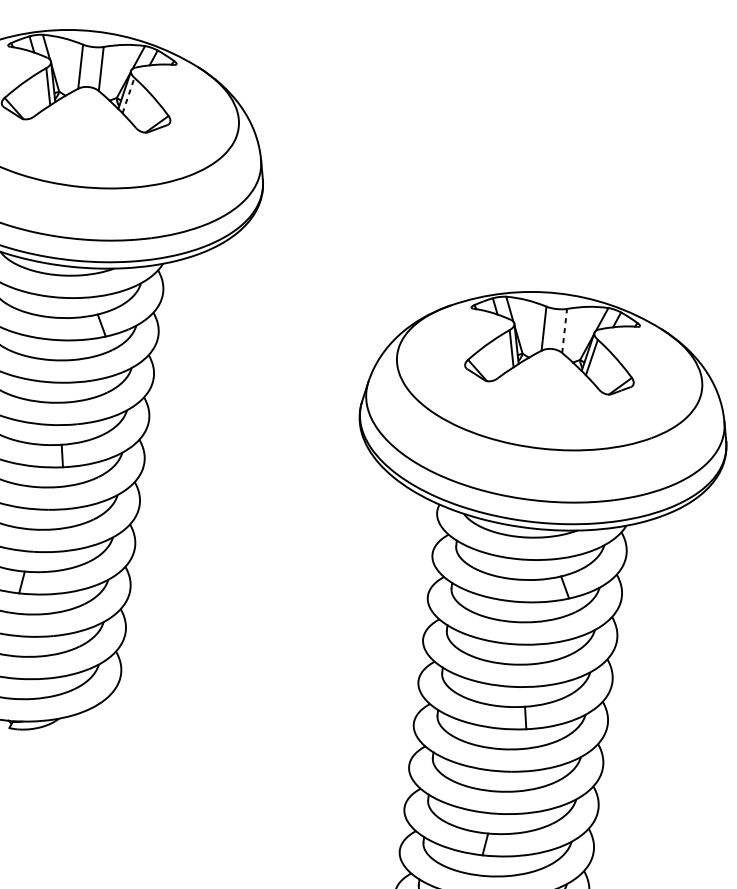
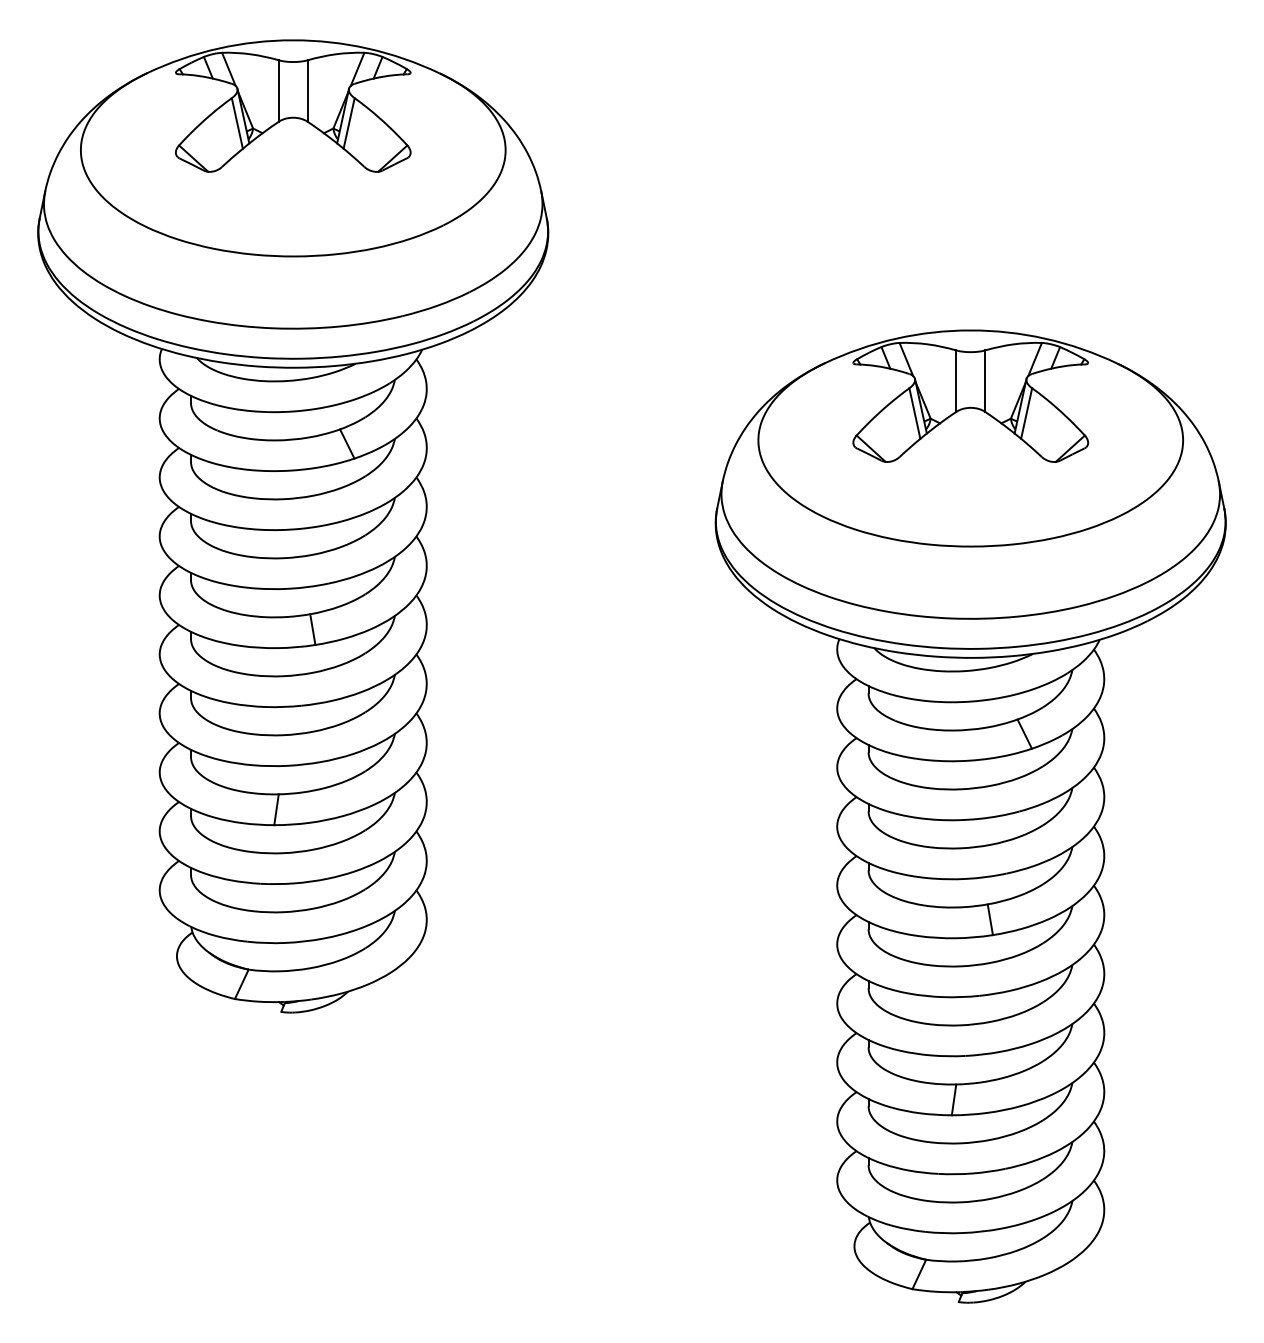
line: (128, 95) -> (349, 123), dashed -> solid
line: (564, 331) -> (985, 381), dashed -> solid

